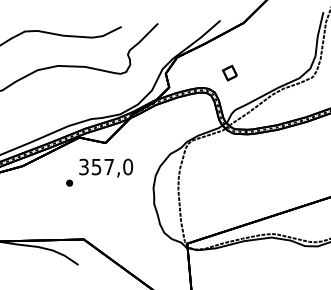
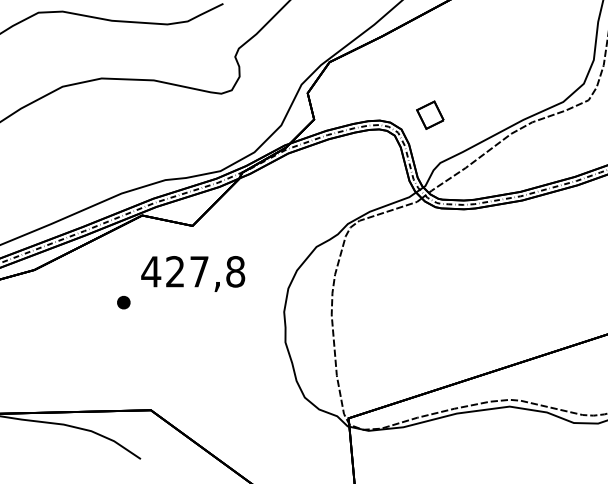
part: (229, 72) -> (429, 113), moved
text: (105, 166) -> (192, 270), 357,0 -> 427,8

